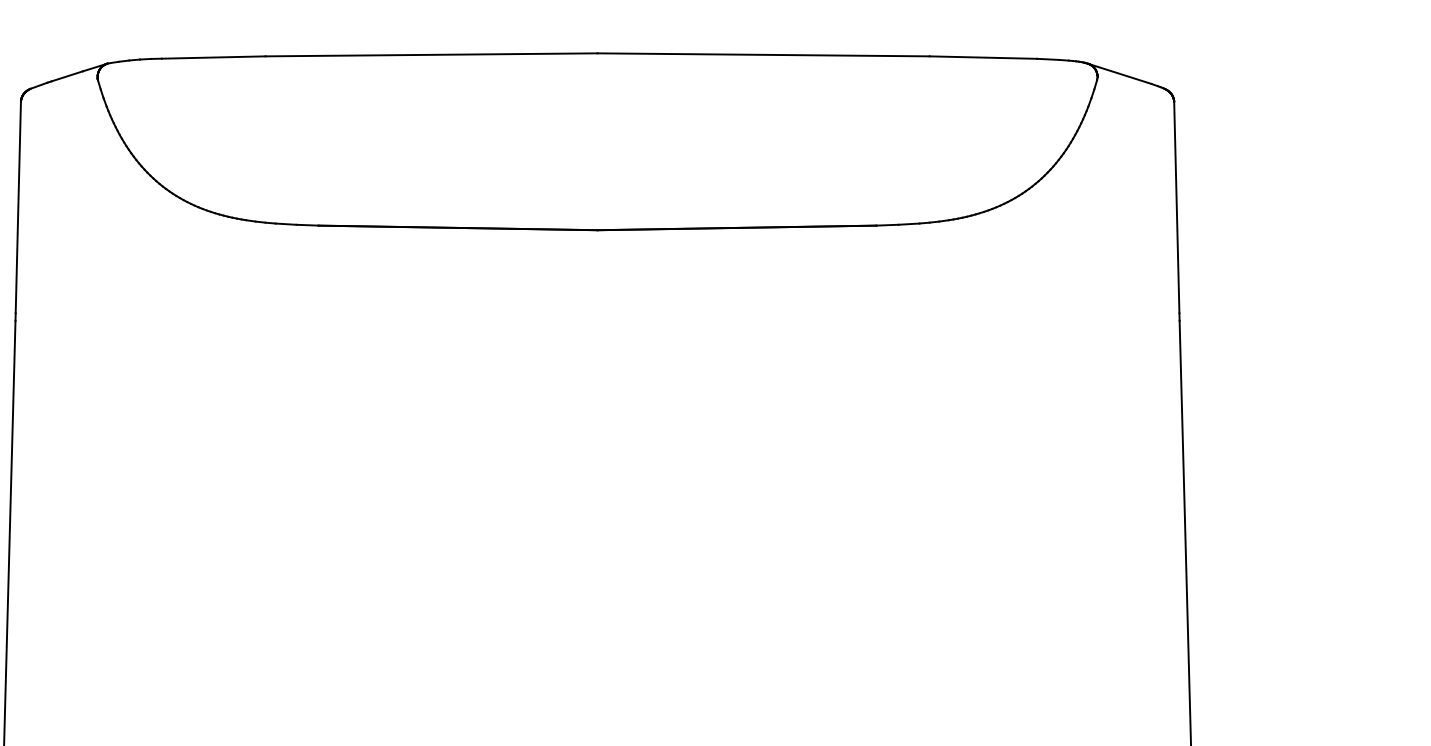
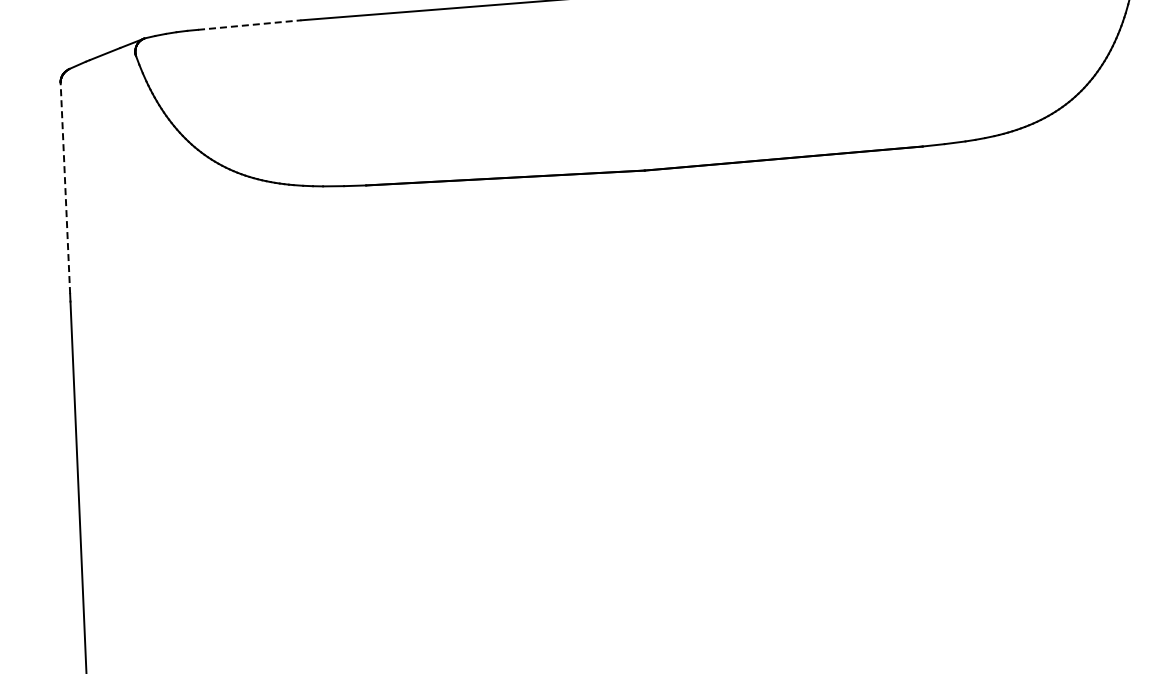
line: (213, 57) -> (249, 25), solid -> dashed
line: (18, 207) -> (65, 188), solid -> dashed

